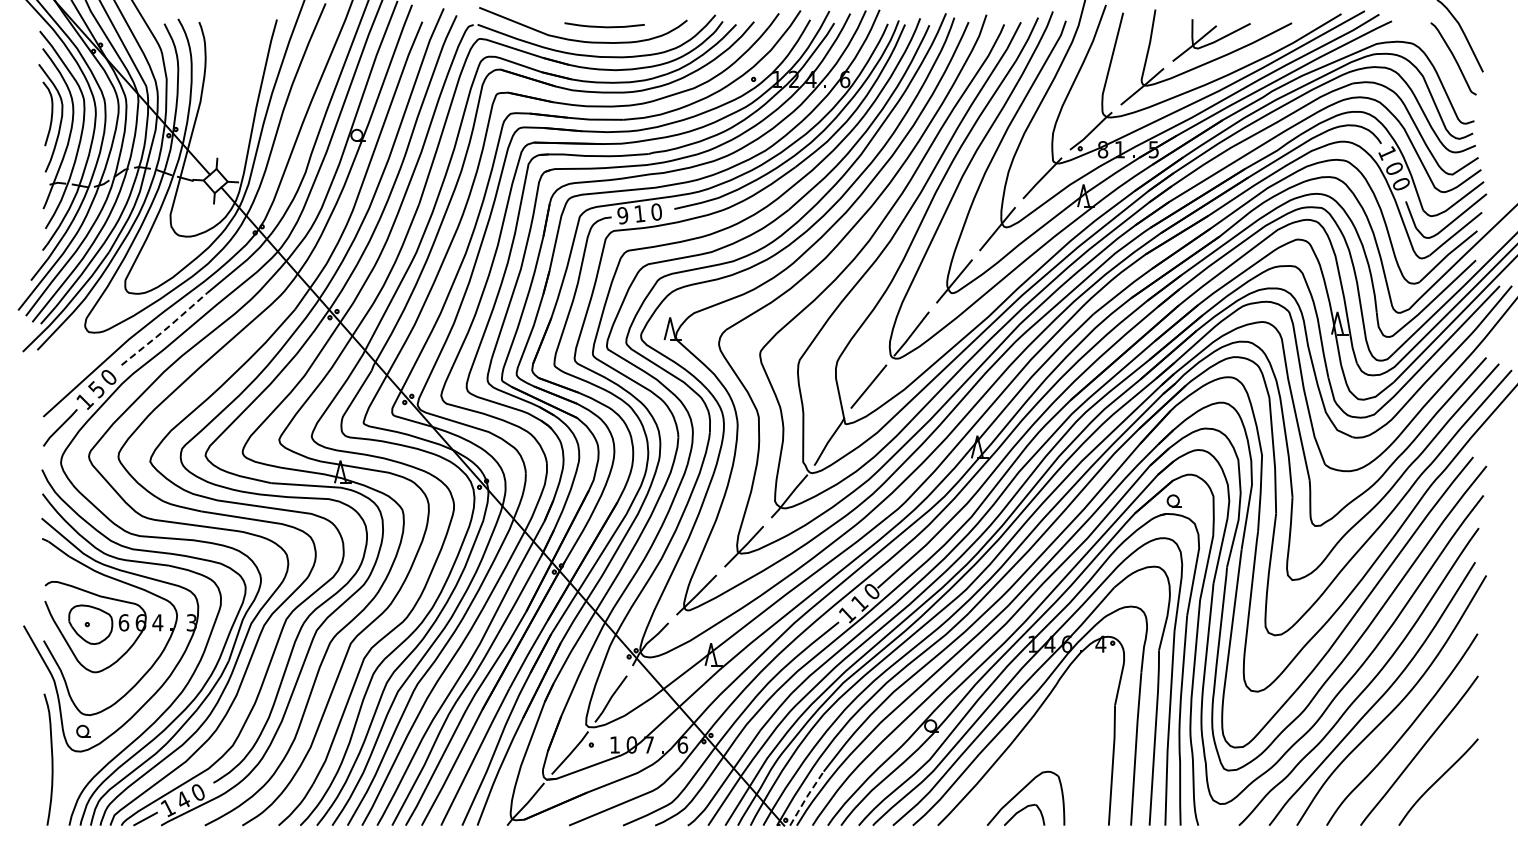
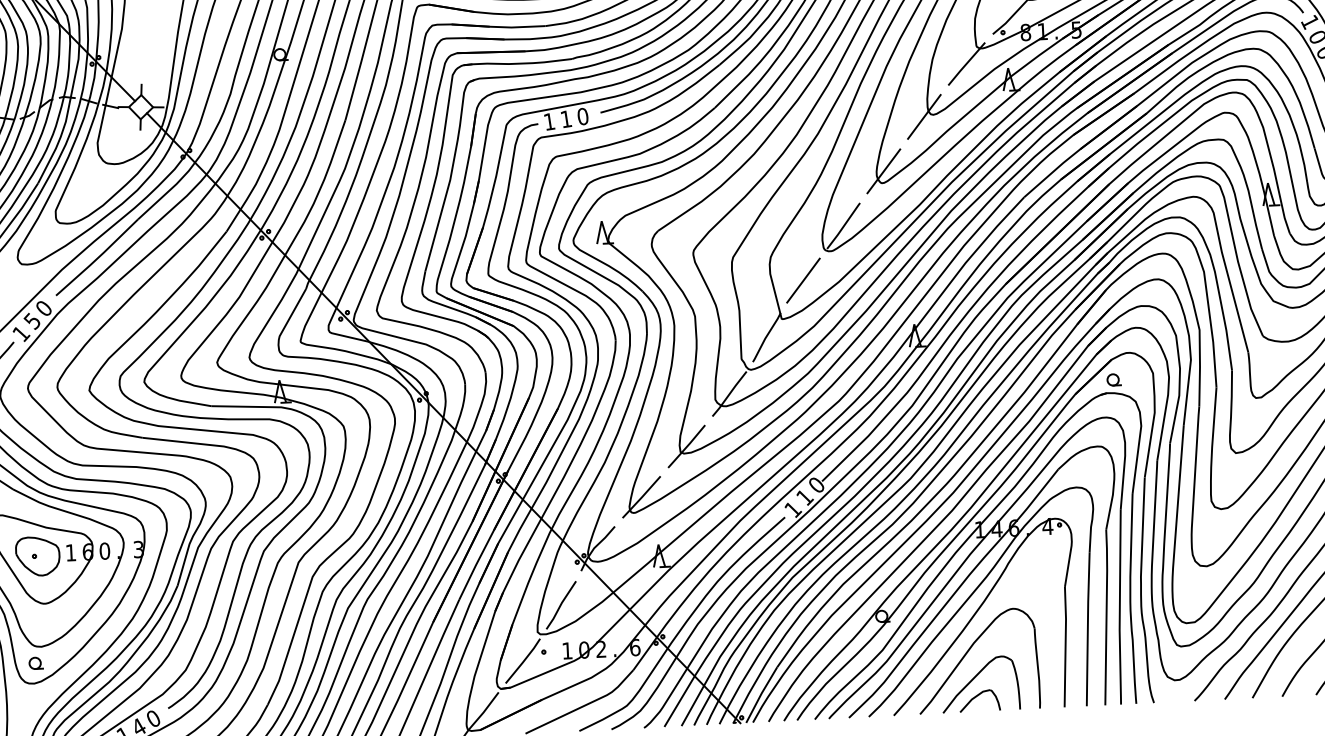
text: (622, 215) -> (549, 121), 9 -> 1
line: (165, 329) -> (98, 257), dashed -> solid
text: (123, 622) -> (70, 552), 6 -> 1
text: (157, 622) -> (104, 550), 4 -> 0
text: (648, 744) -> (600, 648), 7 -> 2
part: (1014, 767) -> (967, 653), added
line: (806, 797) -> (761, 694), dashed -> solid

